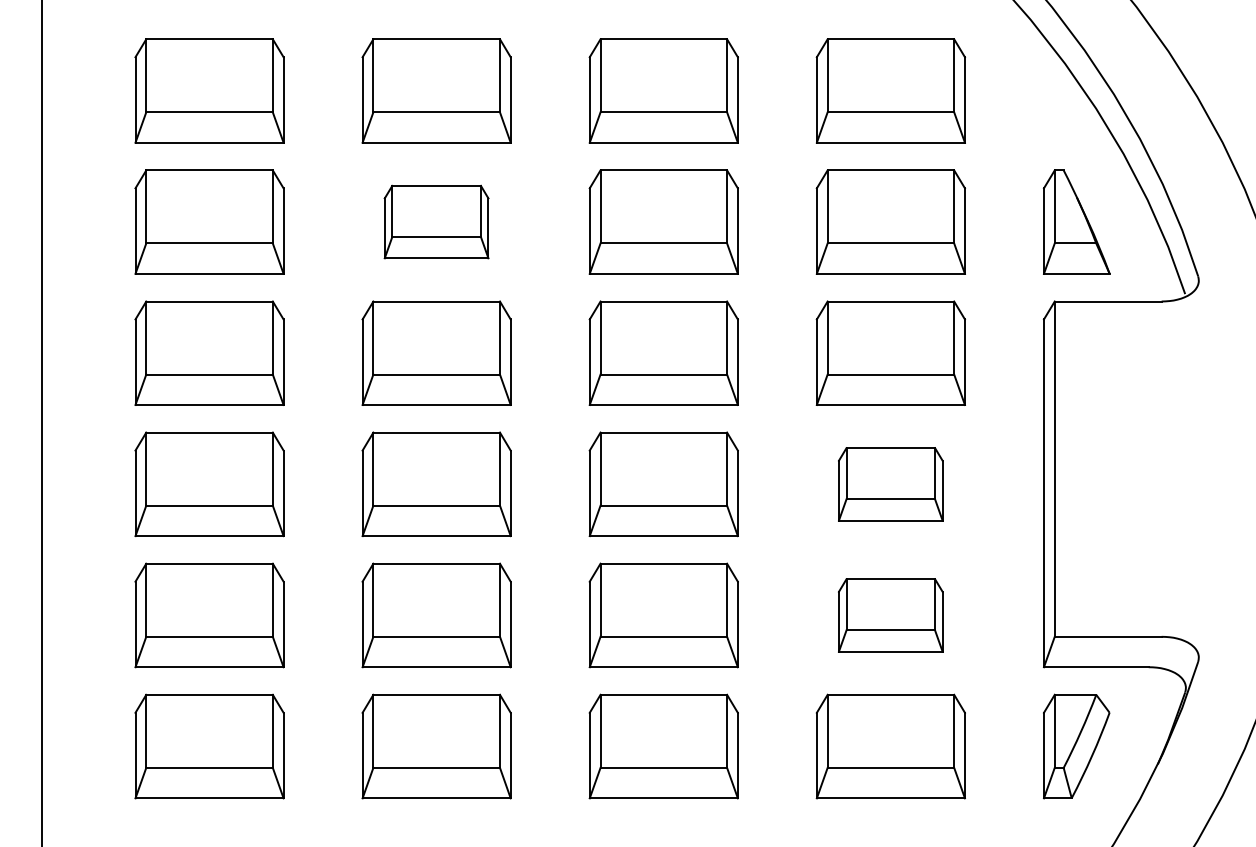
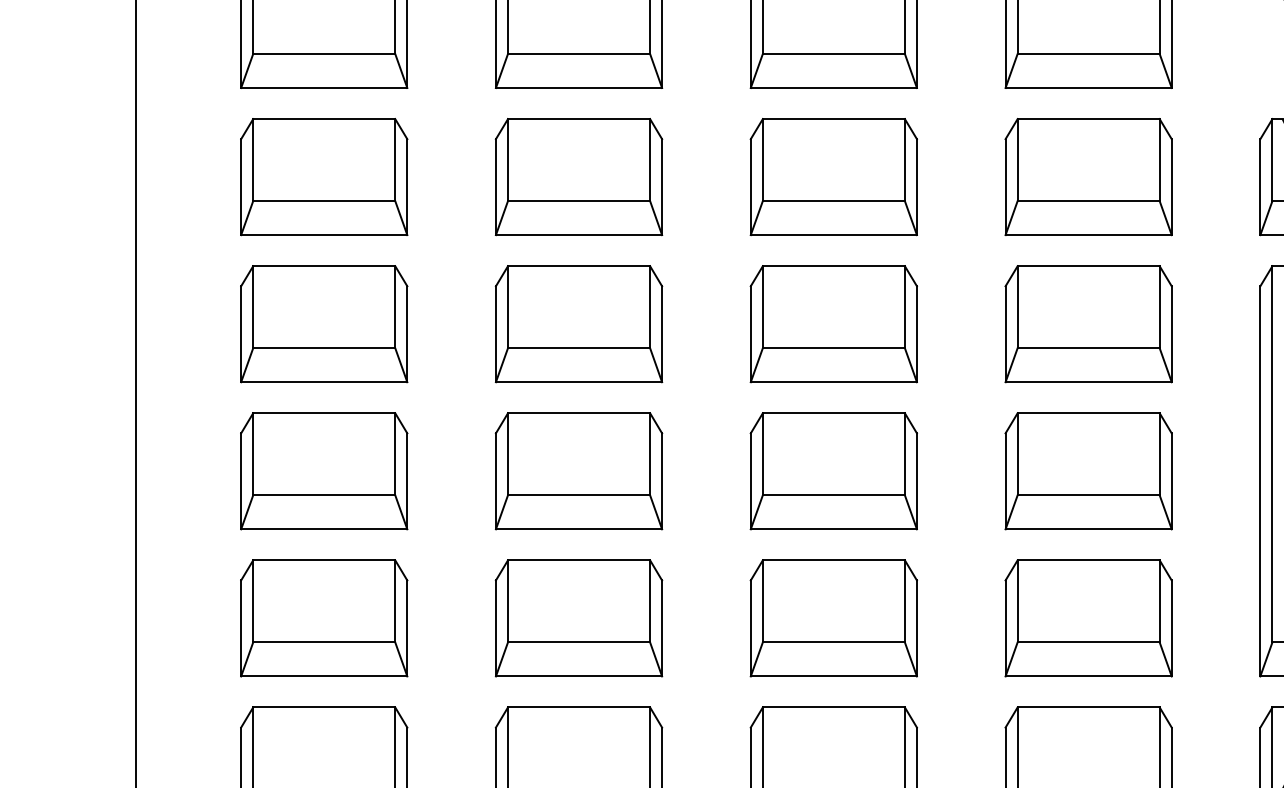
part: (436, 221) -> (578, 176), size x1.43
part: (890, 484) -> (1088, 471), size x1.43
part: (890, 615) -> (1088, 618), size x1.43

